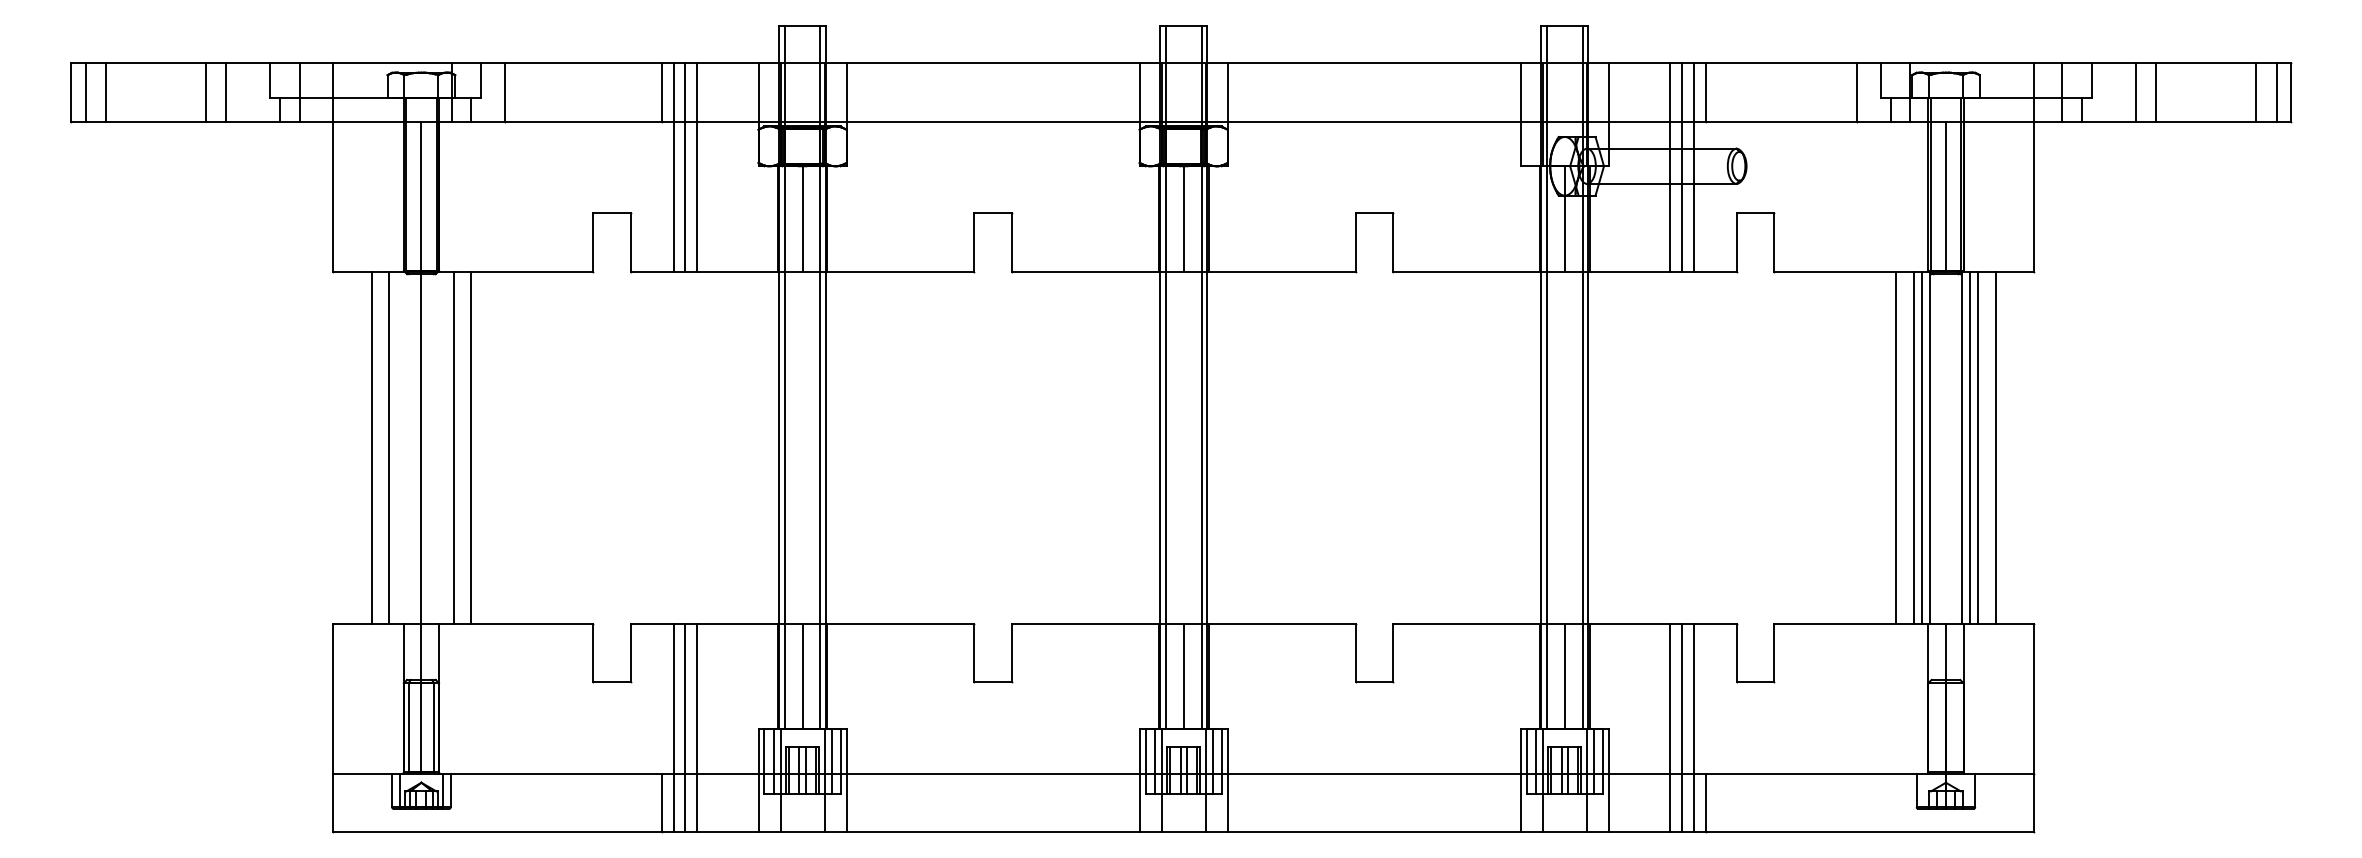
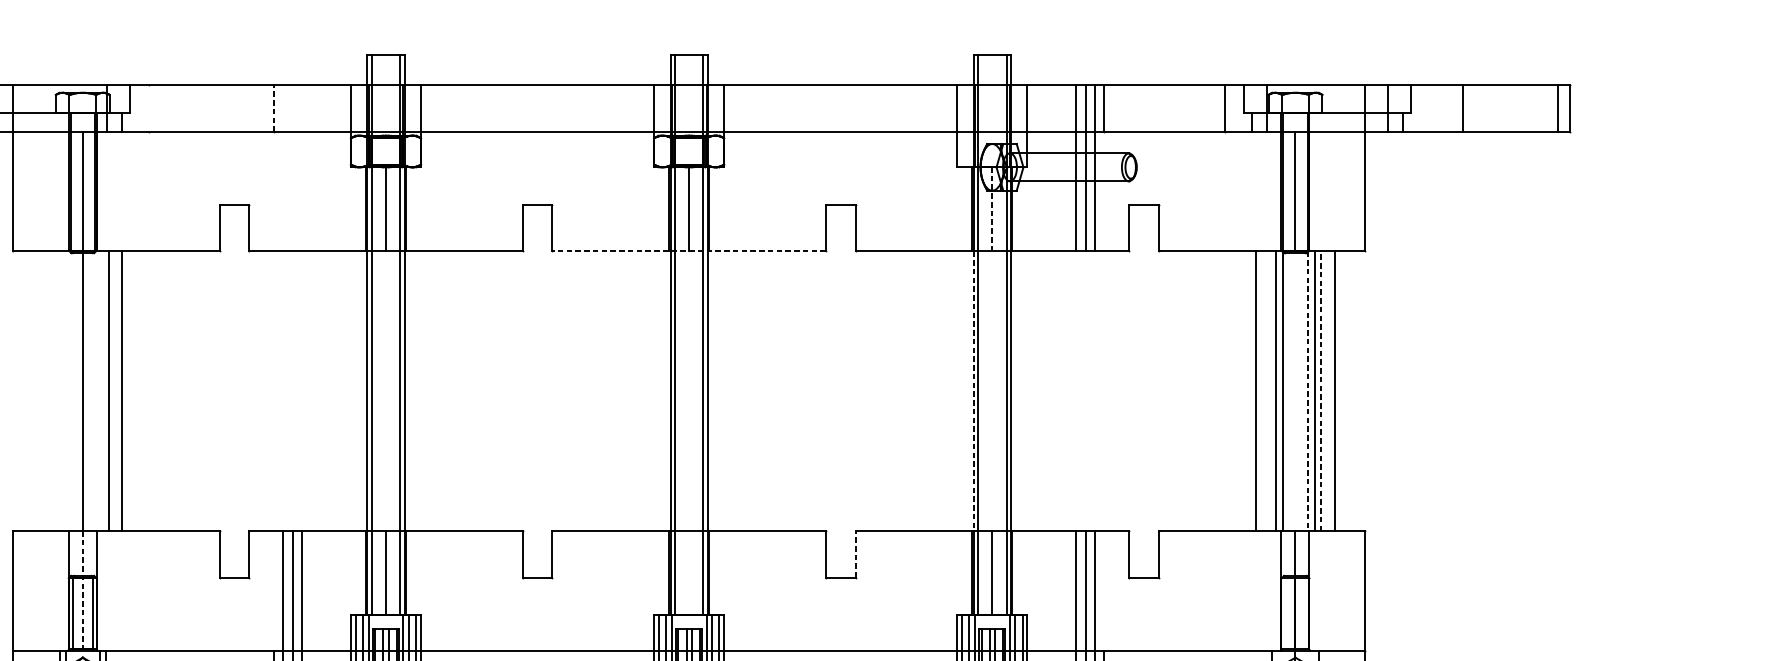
line: (661, 91) -> (273, 107), solid -> dashed
line: (504, 92) -> (148, 108), removed
line: (2135, 92) -> (1446, 108), removed
line: (2255, 92) -> (1541, 108), removed
line: (673, 167) -> (283, 168), removed
line: (685, 167) -> (292, 168), removed
line: (697, 167) -> (302, 168), removed
line: (1564, 219) -> (992, 209), solid -> dashed
line: (1183, 271) -> (688, 251), solid -> dashed
line: (371, 447) -> (43, 391), removed
line: (389, 447) -> (57, 391), removed
line: (1541, 447) -> (973, 391), solid -> dashed
line: (1913, 447) -> (1269, 391), removed
line: (1961, 447) -> (1307, 391), solid -> dashed
line: (1978, 447) -> (1321, 391), solid -> dashed
line: (1392, 652) -> (855, 554), solid -> dashed
line: (1183, 676) -> (688, 573), removed
line: (421, 699) -> (82, 591), solid -> dashed

